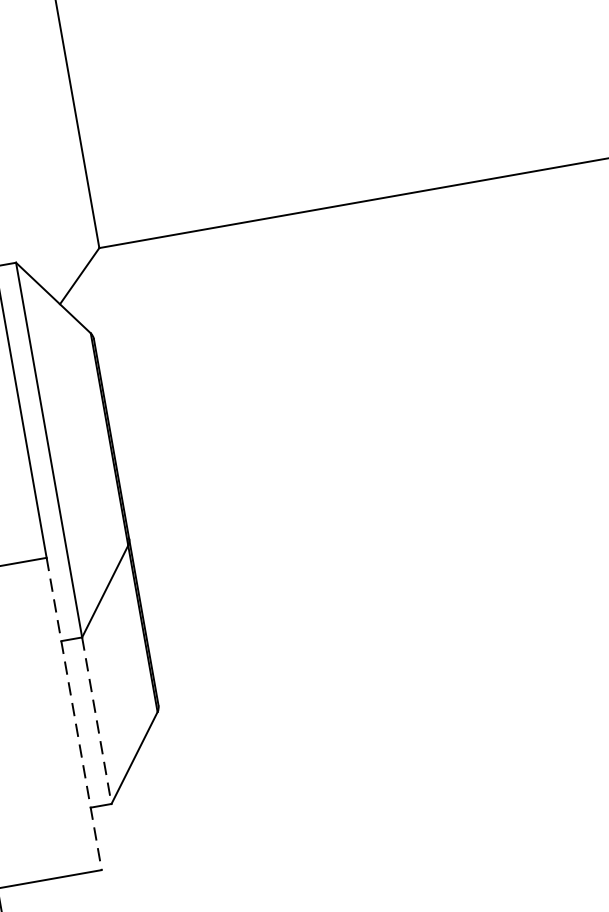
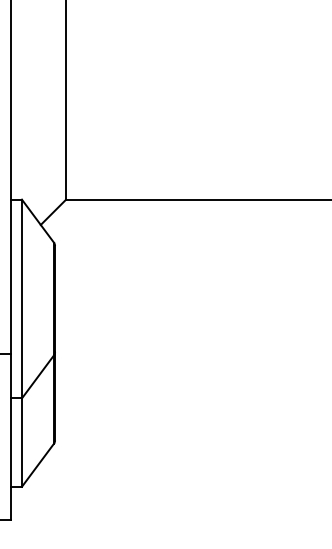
line: (73, 714) -> (10, 437), dashed -> solid
line: (96, 722) -> (21, 443), dashed -> solid

